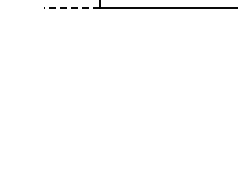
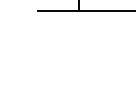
line: (71, 7) -> (58, 10), dashed -> solid

